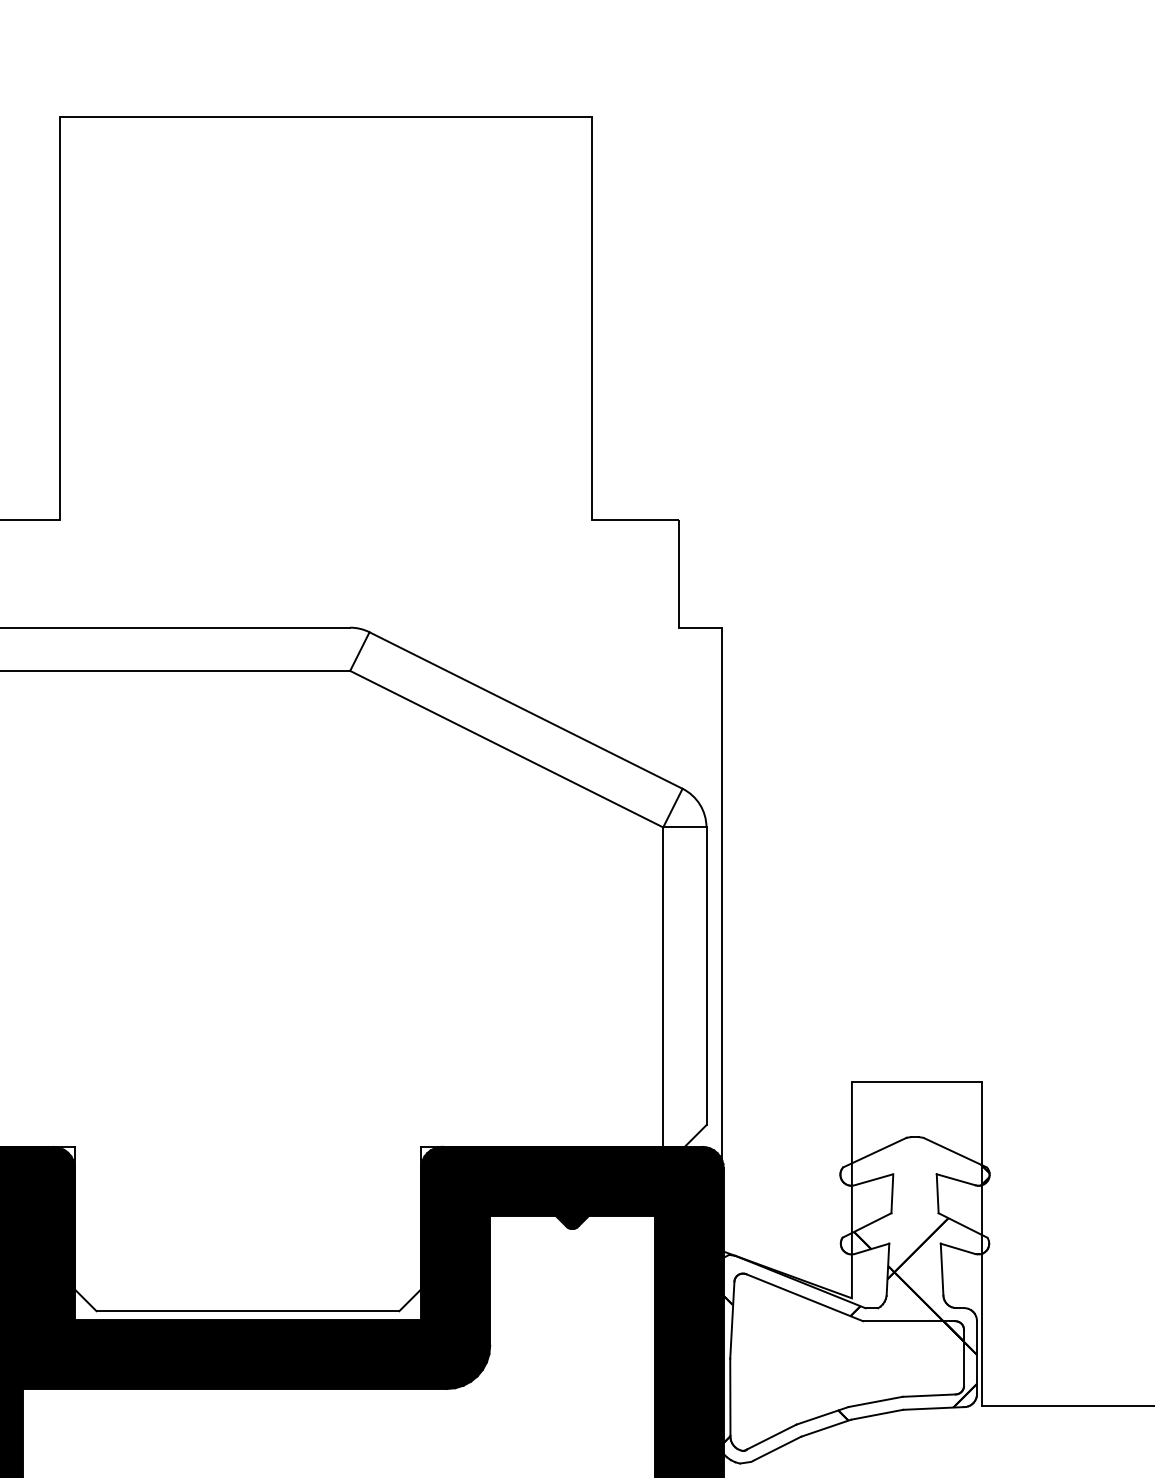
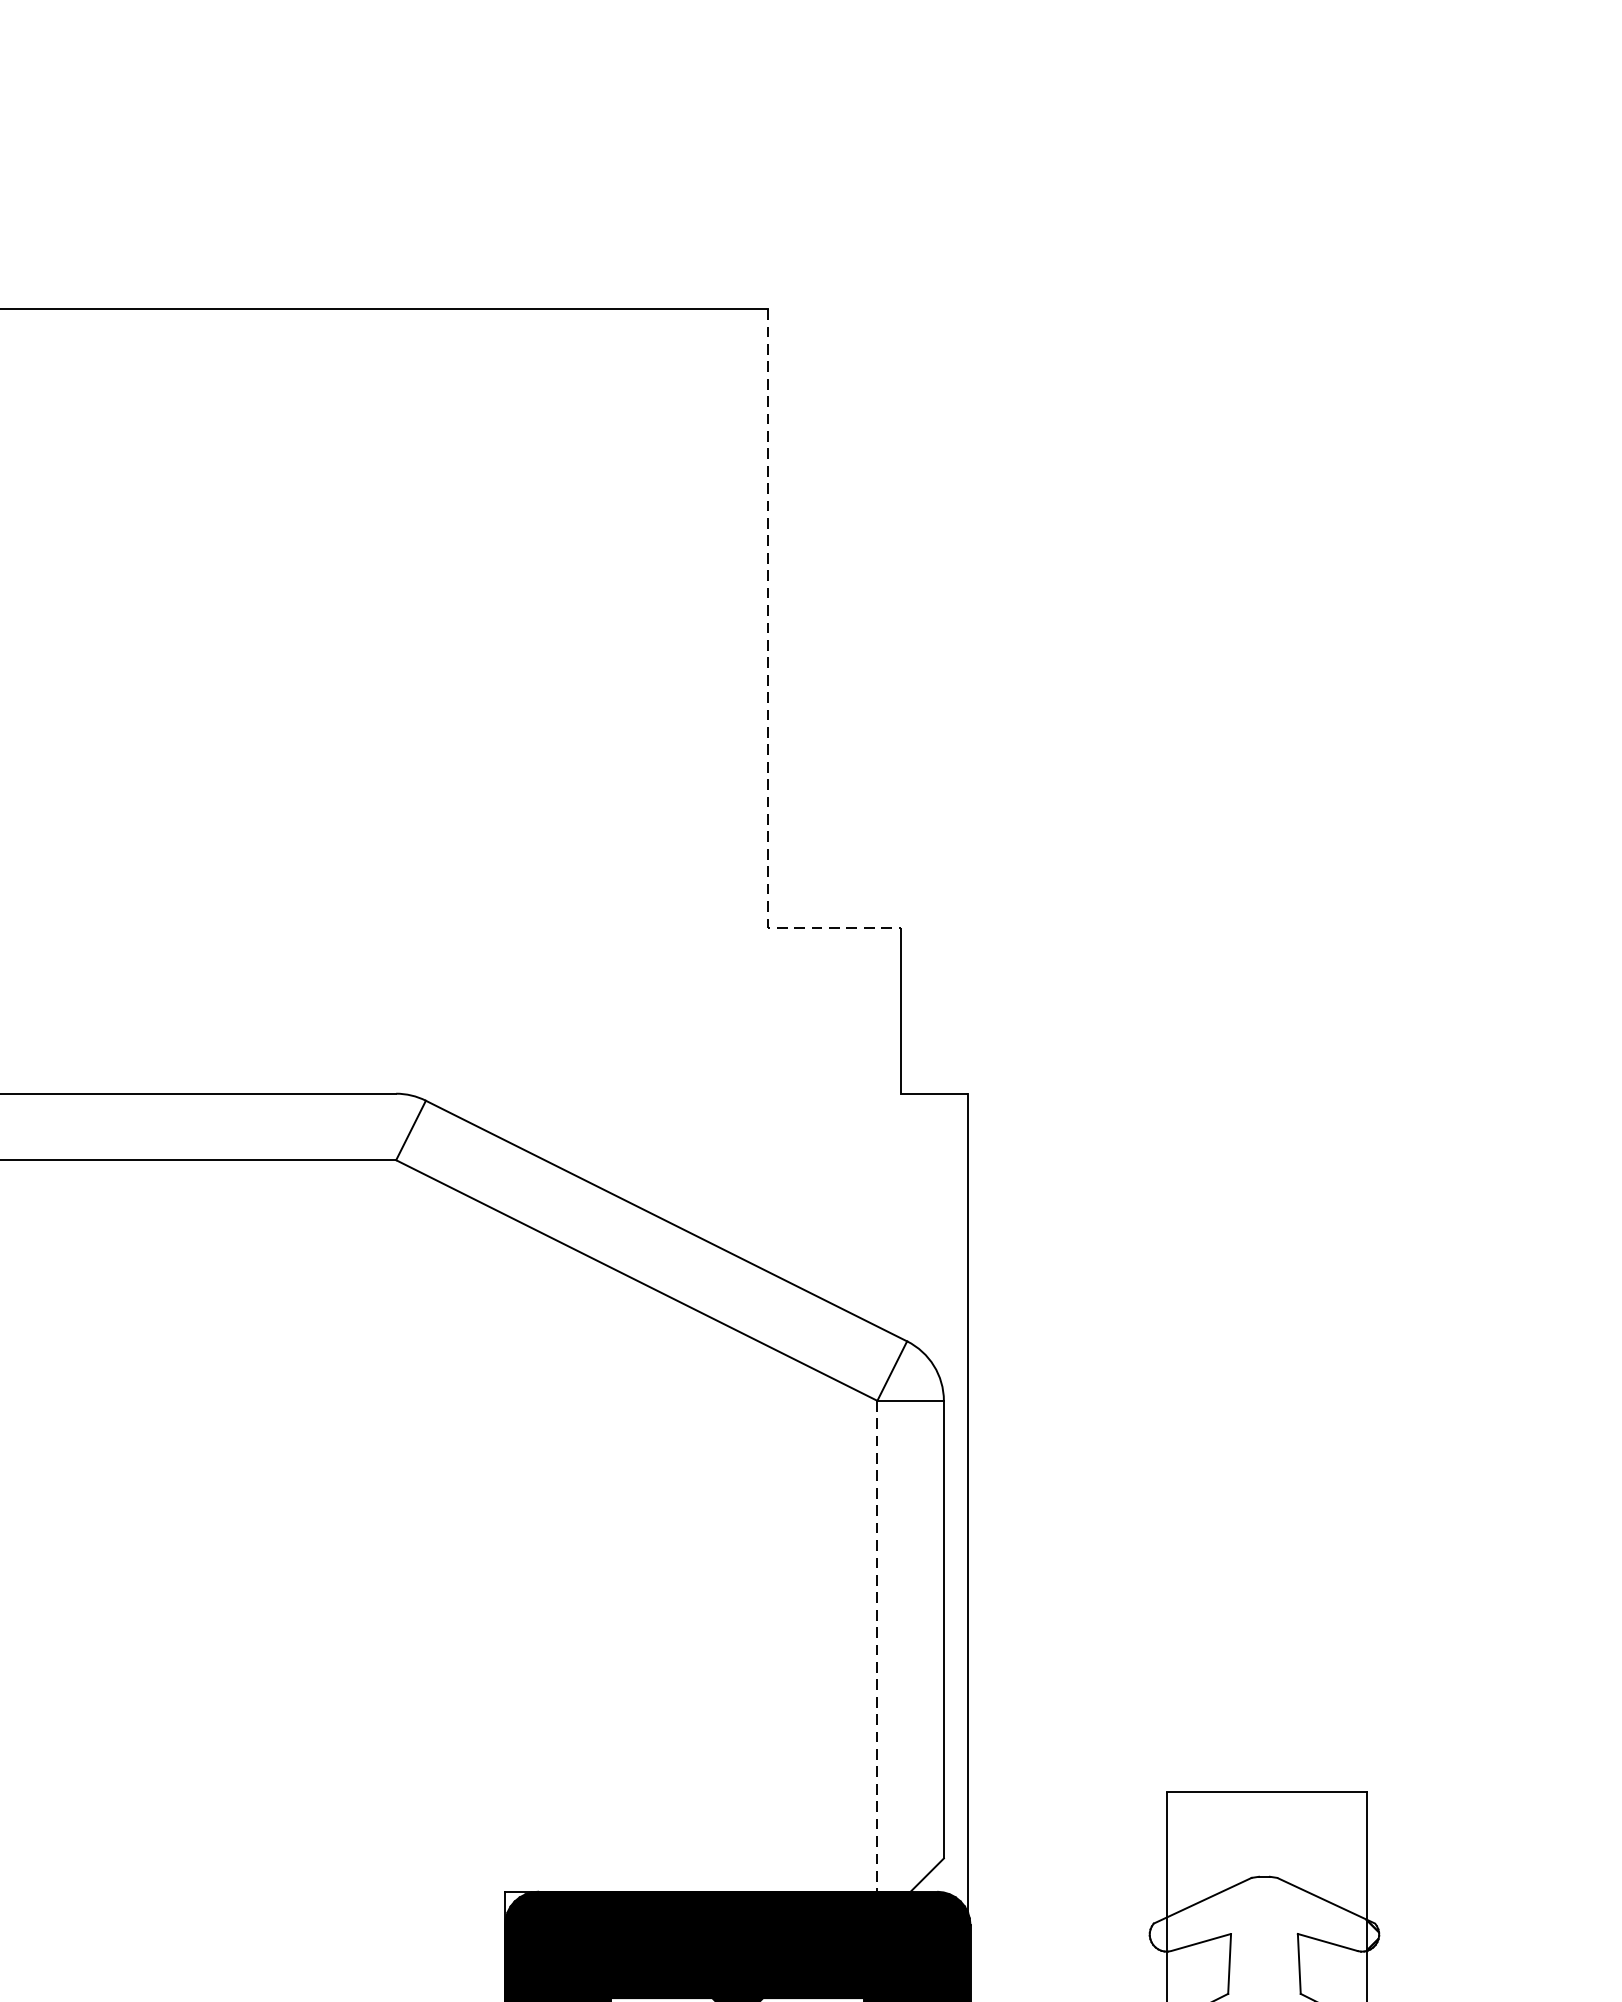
line: (592, 362) -> (768, 686), solid -> dashed
line: (663, 987) -> (877, 1646), solid -> dashed

